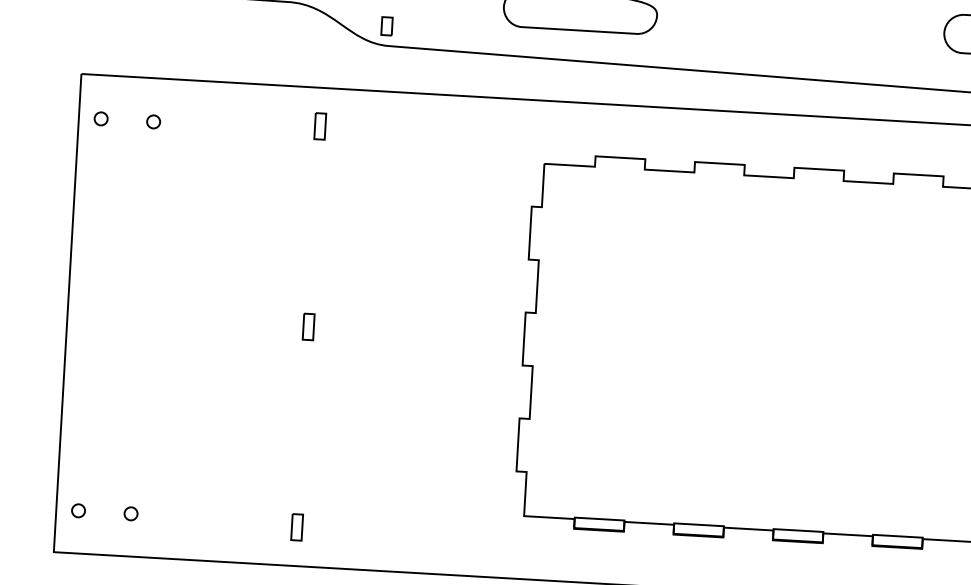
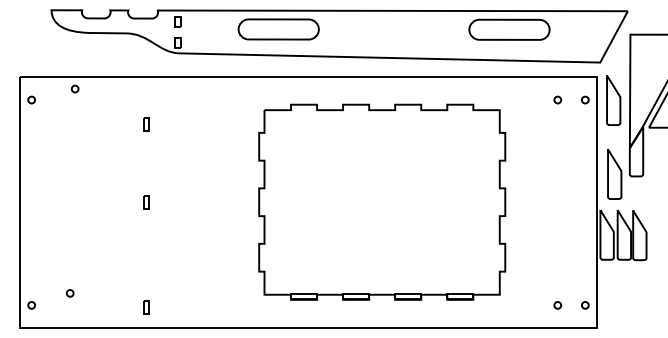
part: (152, 120) -> (74, 88), moved
part: (320, 126) -> (146, 124), moved
part: (129, 513) -> (69, 293), moved

